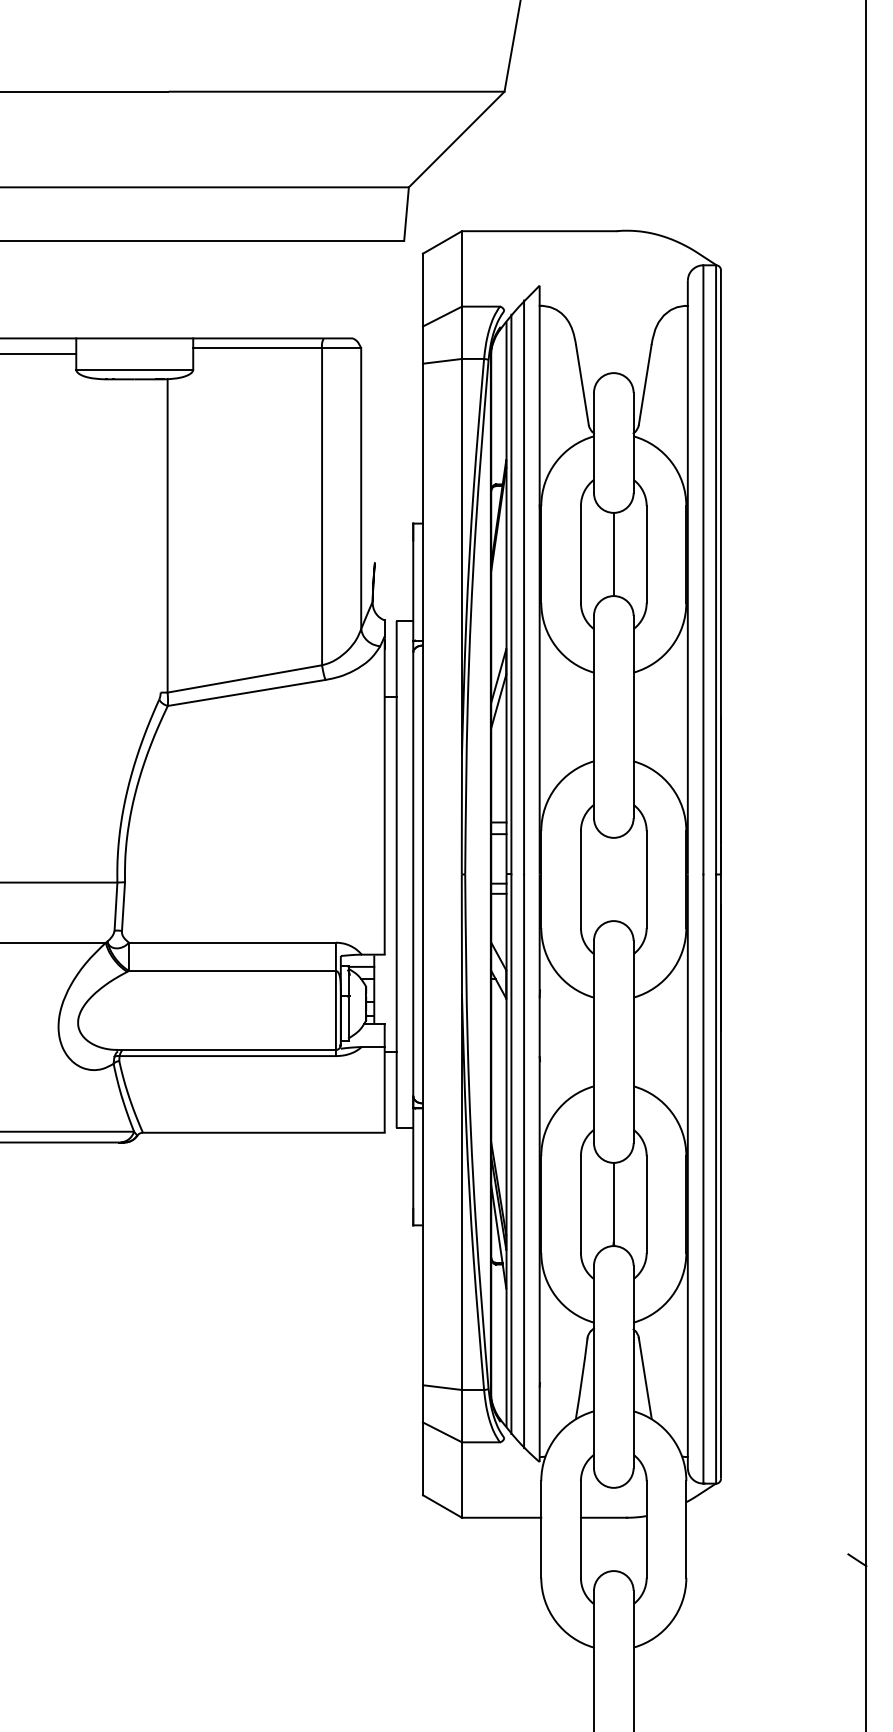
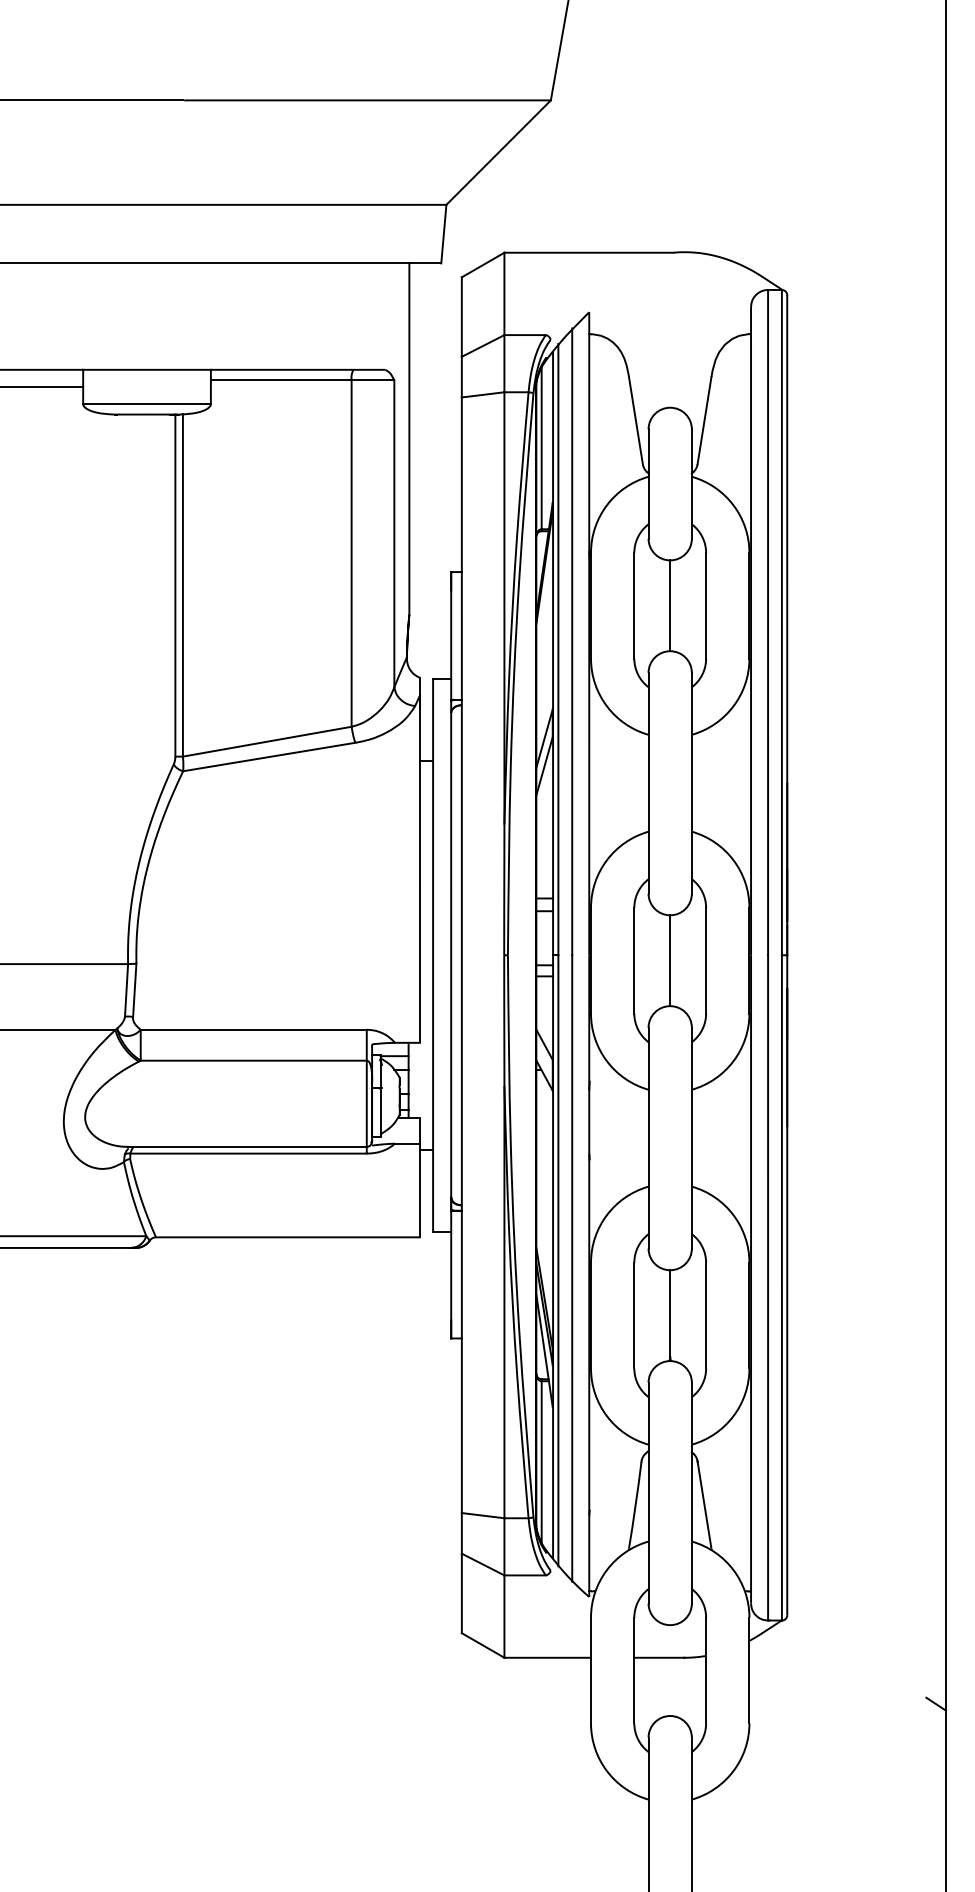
line: (374, 401) -> (408, 438), added
line: (496, 410) -> (542, 448), added
line: (160, 535) -> (175, 585), added
line: (613, 879) -> (669, 960), added
line: (496, 1339) -> (542, 1463), added

